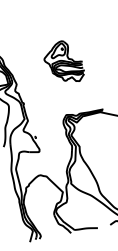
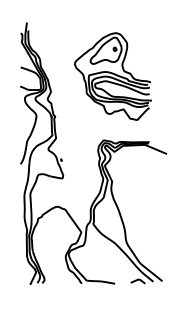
part: (63, 62) -> (112, 76), size x1.67

